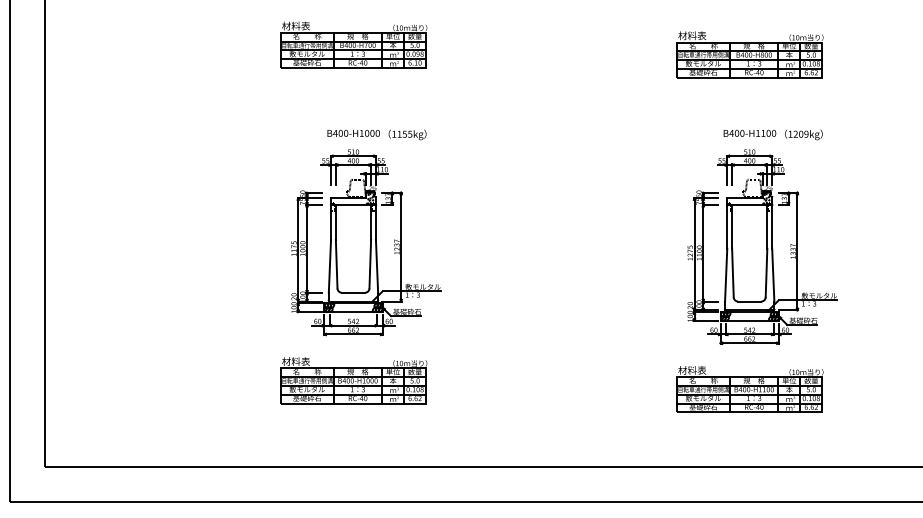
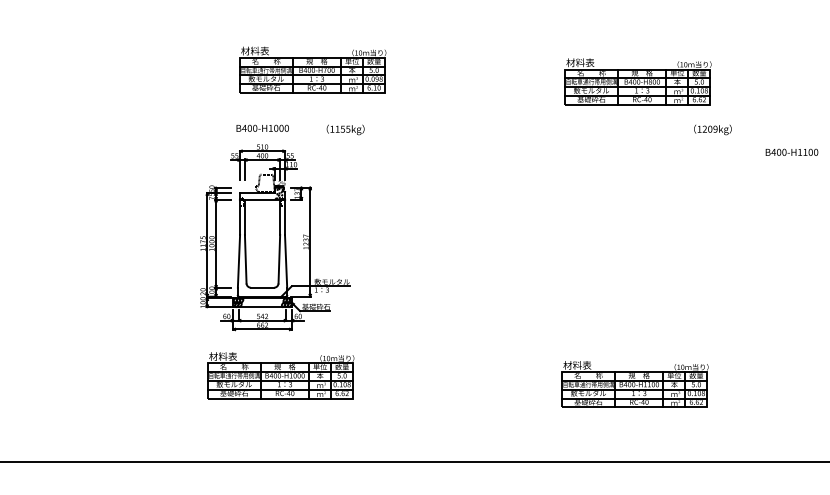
part: (353, 44) -> (312, 69), moved
part: (749, 54) -> (637, 81), moved
text: (749, 132) -> (791, 151), moved
text: (407, 134) -> (345, 129), moved
part: (762, 246) -> (671, 241), removed
part: (353, 380) -> (280, 375), moved
part: (749, 389) -> (634, 384), moved

